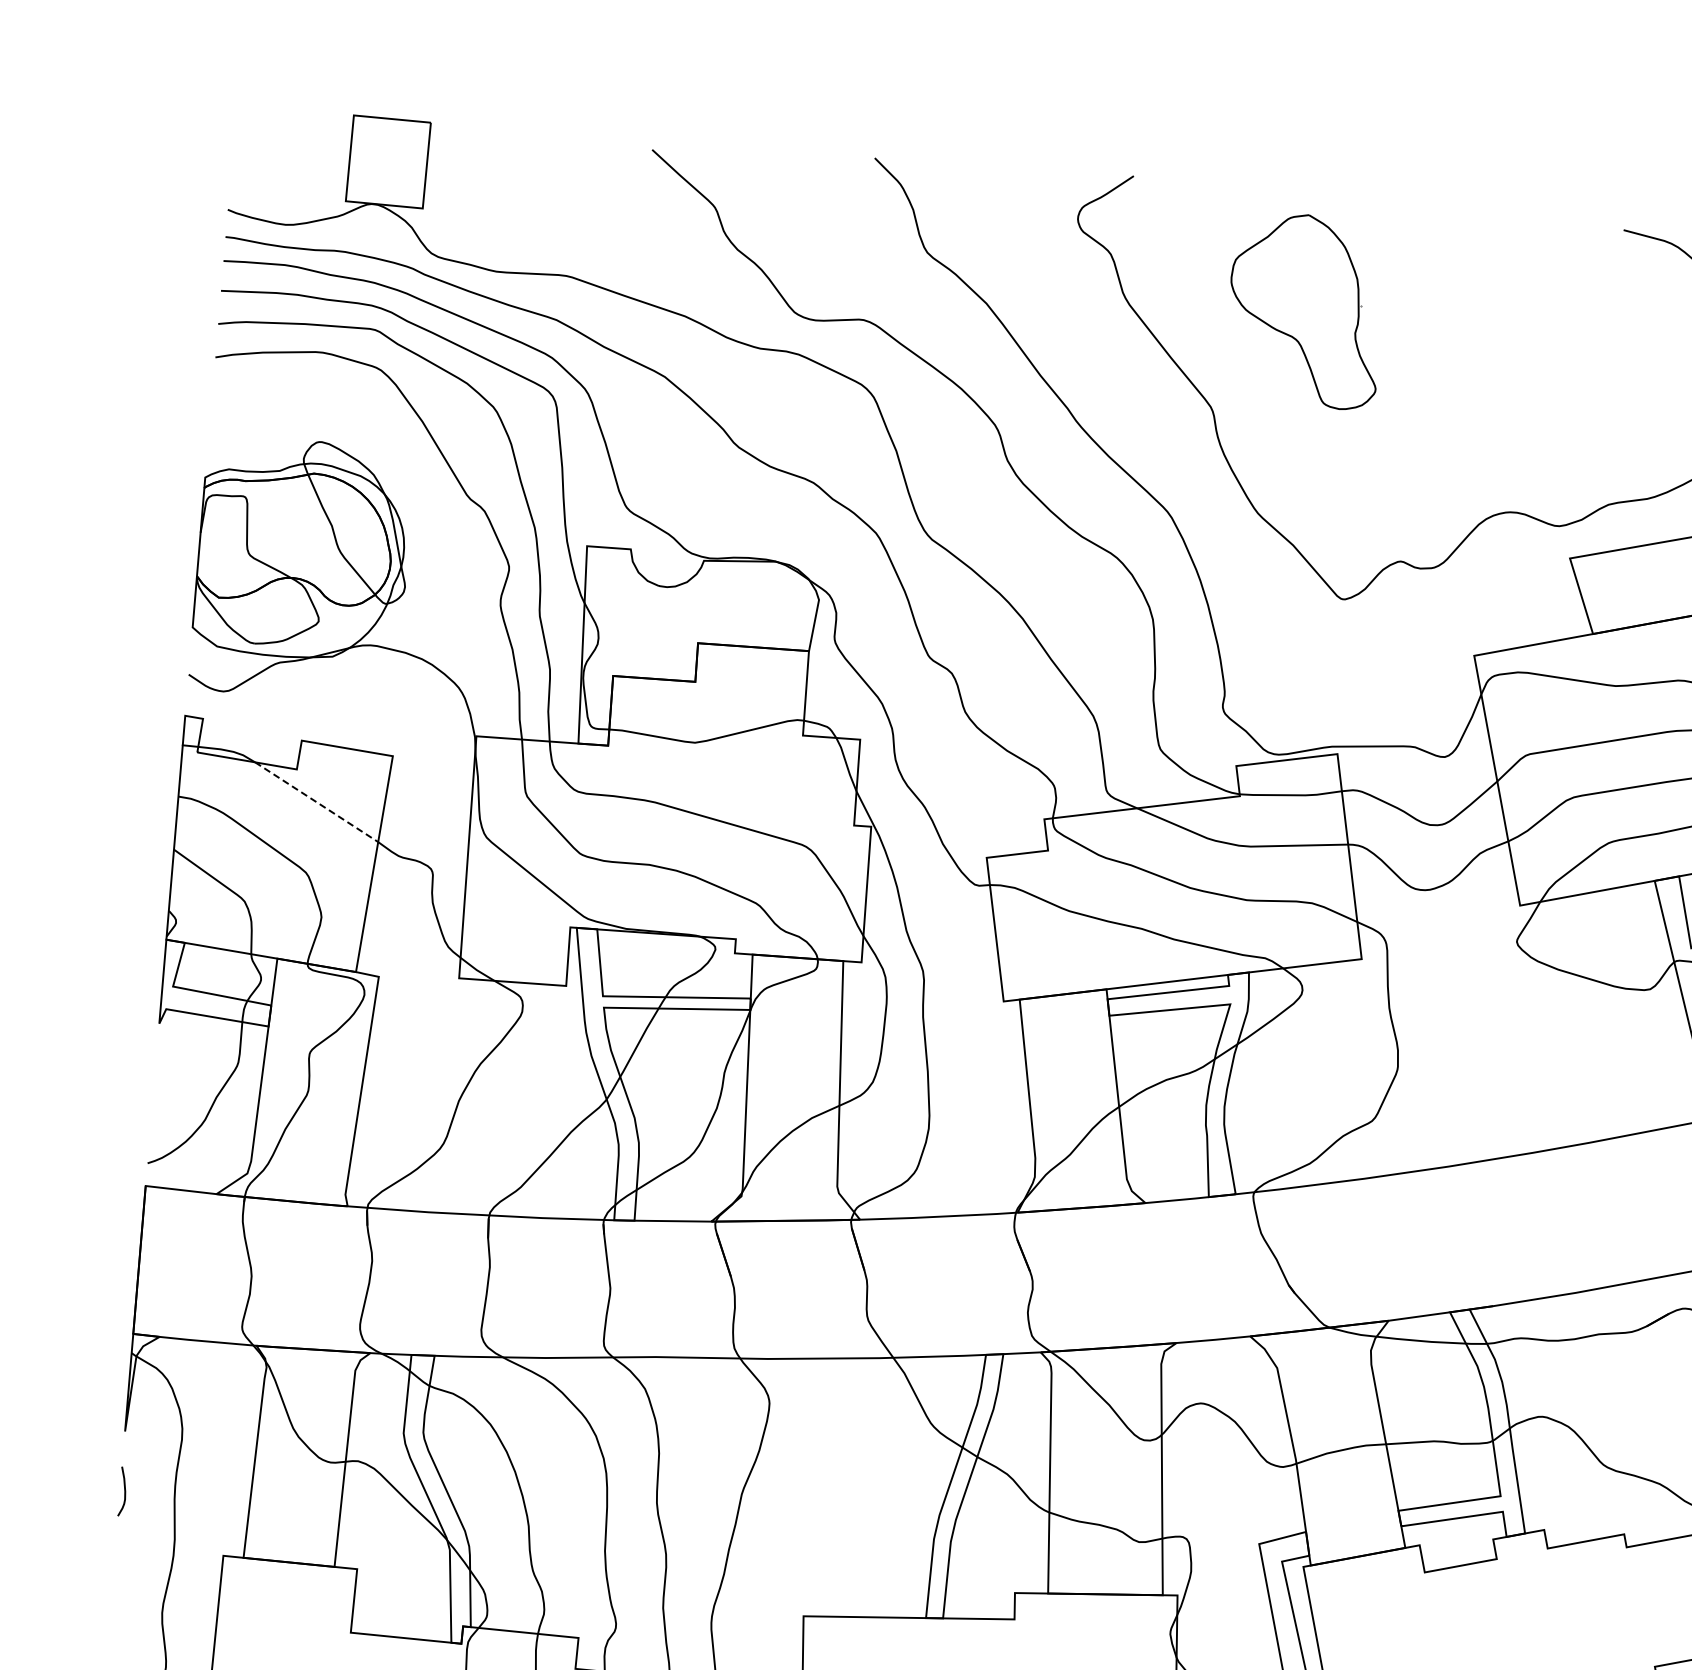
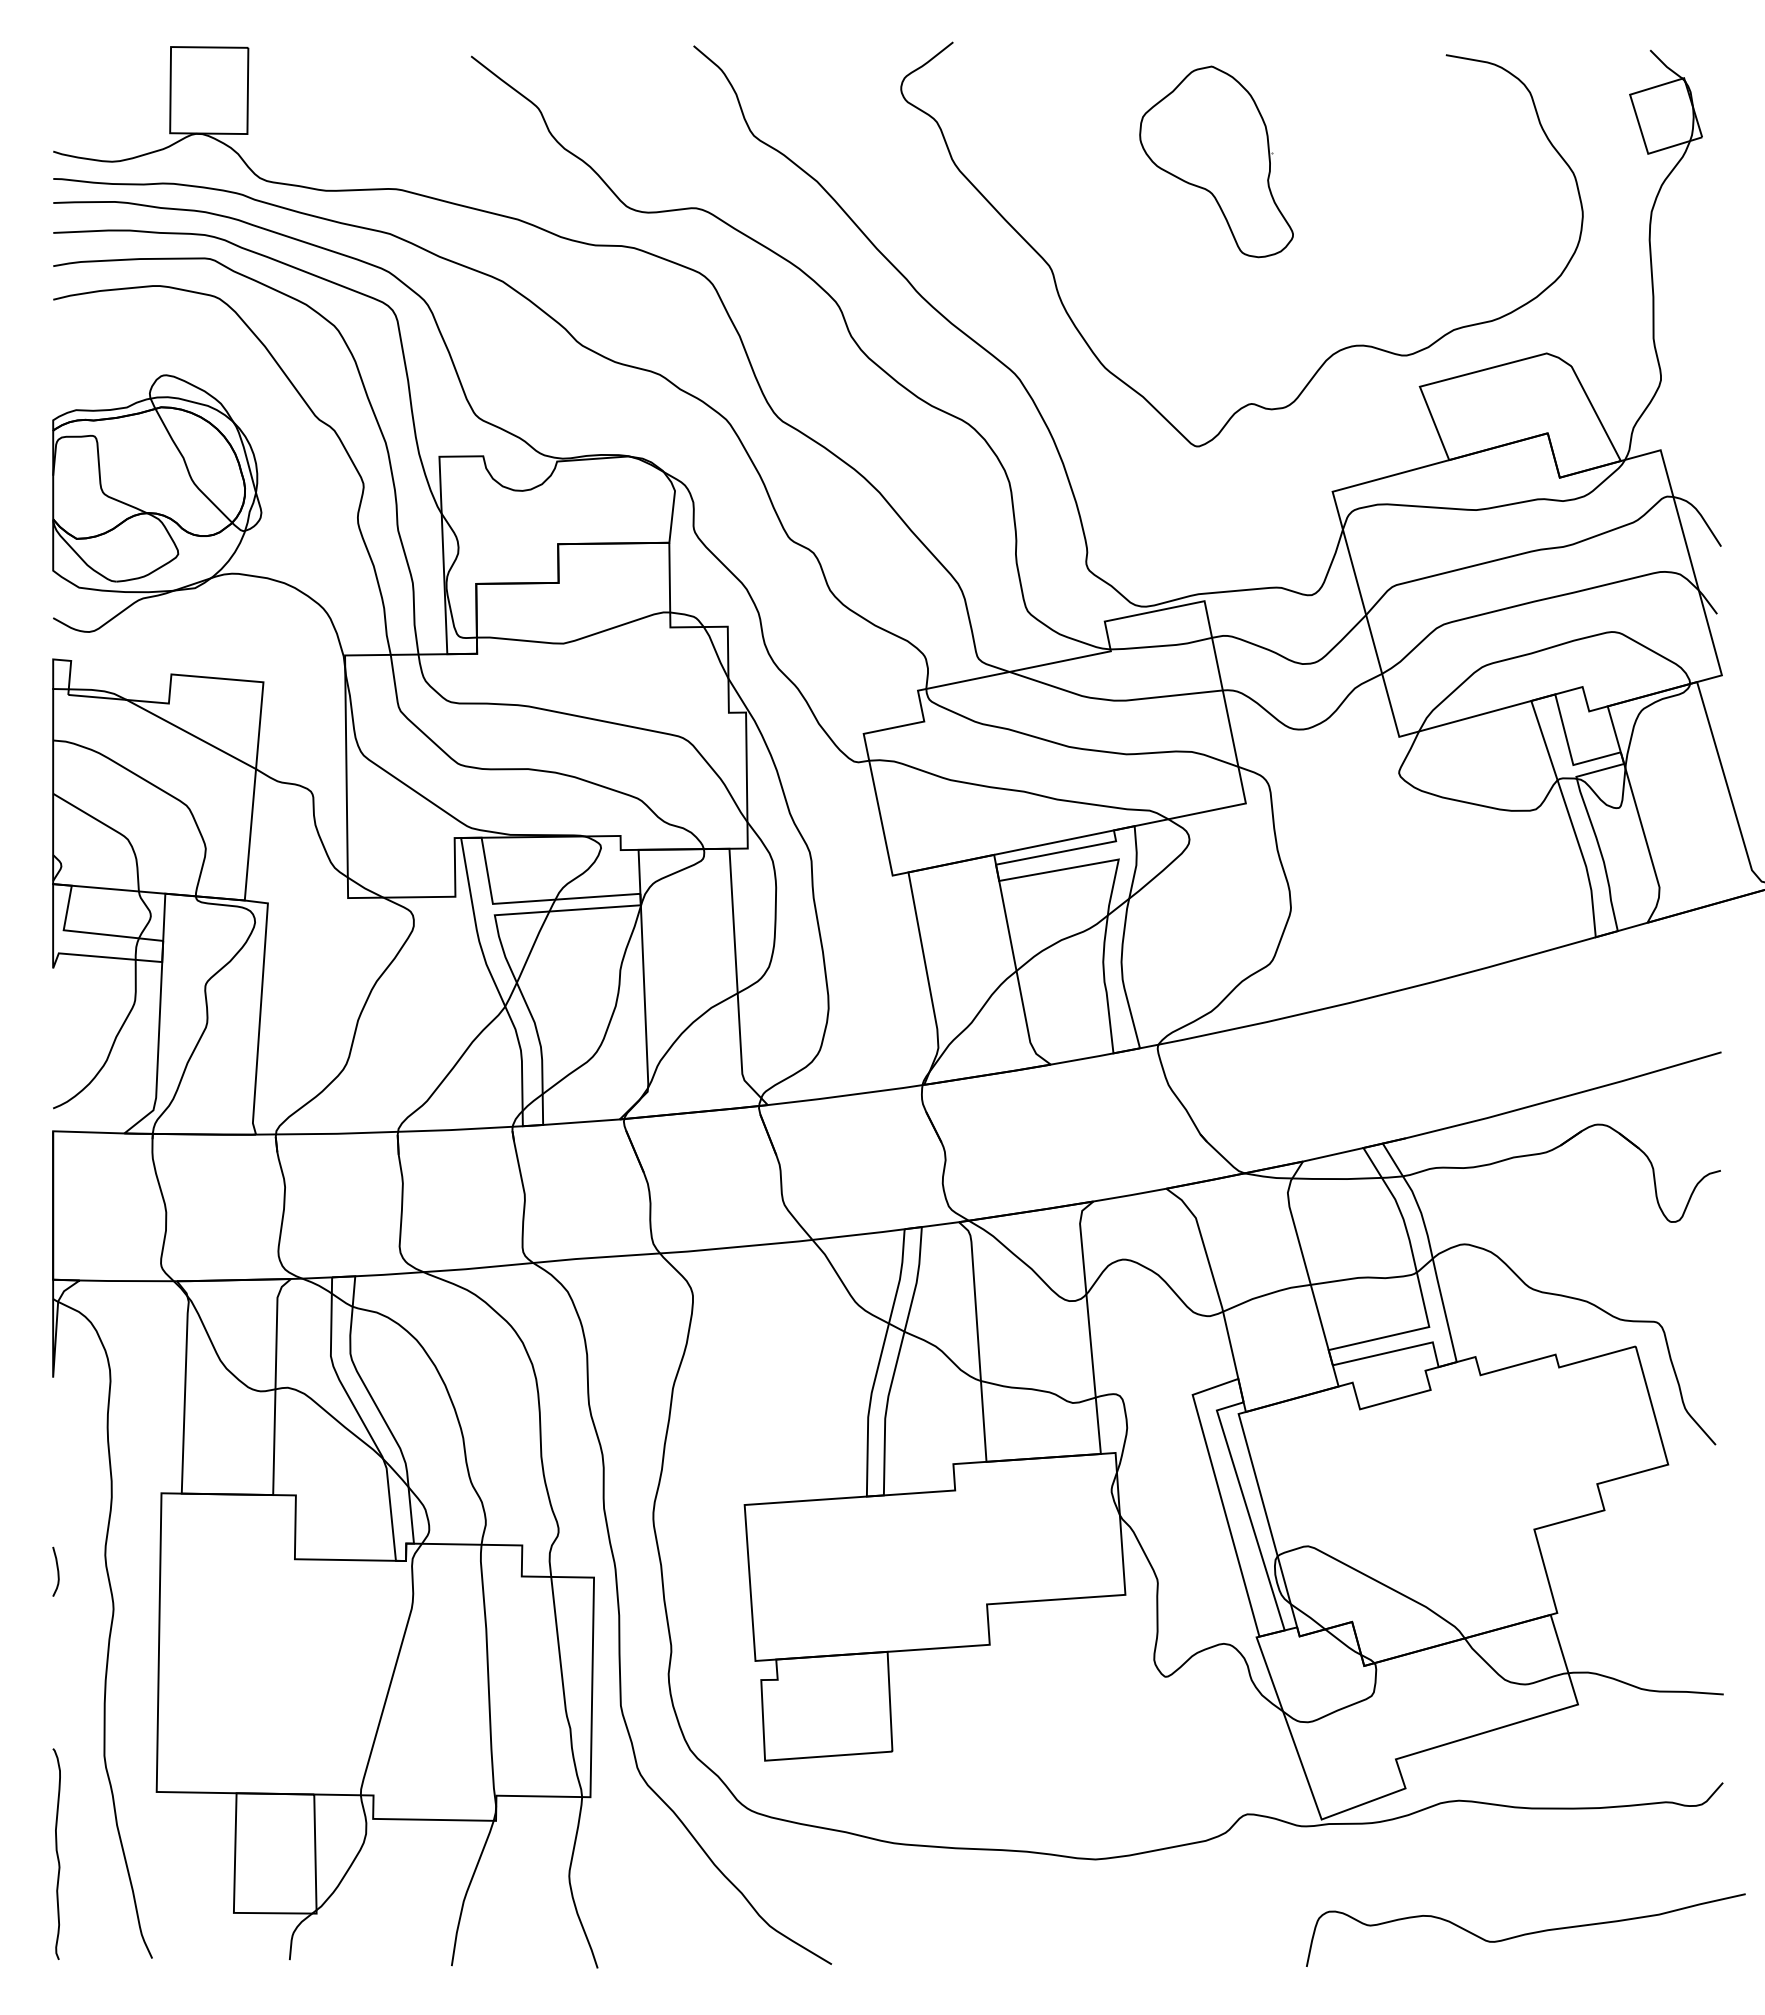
part: (1305, 310) -> (1216, 161), moved
line: (316, 802) -> (191, 734), dashed -> solid
curve: (124, 1491) -> (57, 1571), moved

